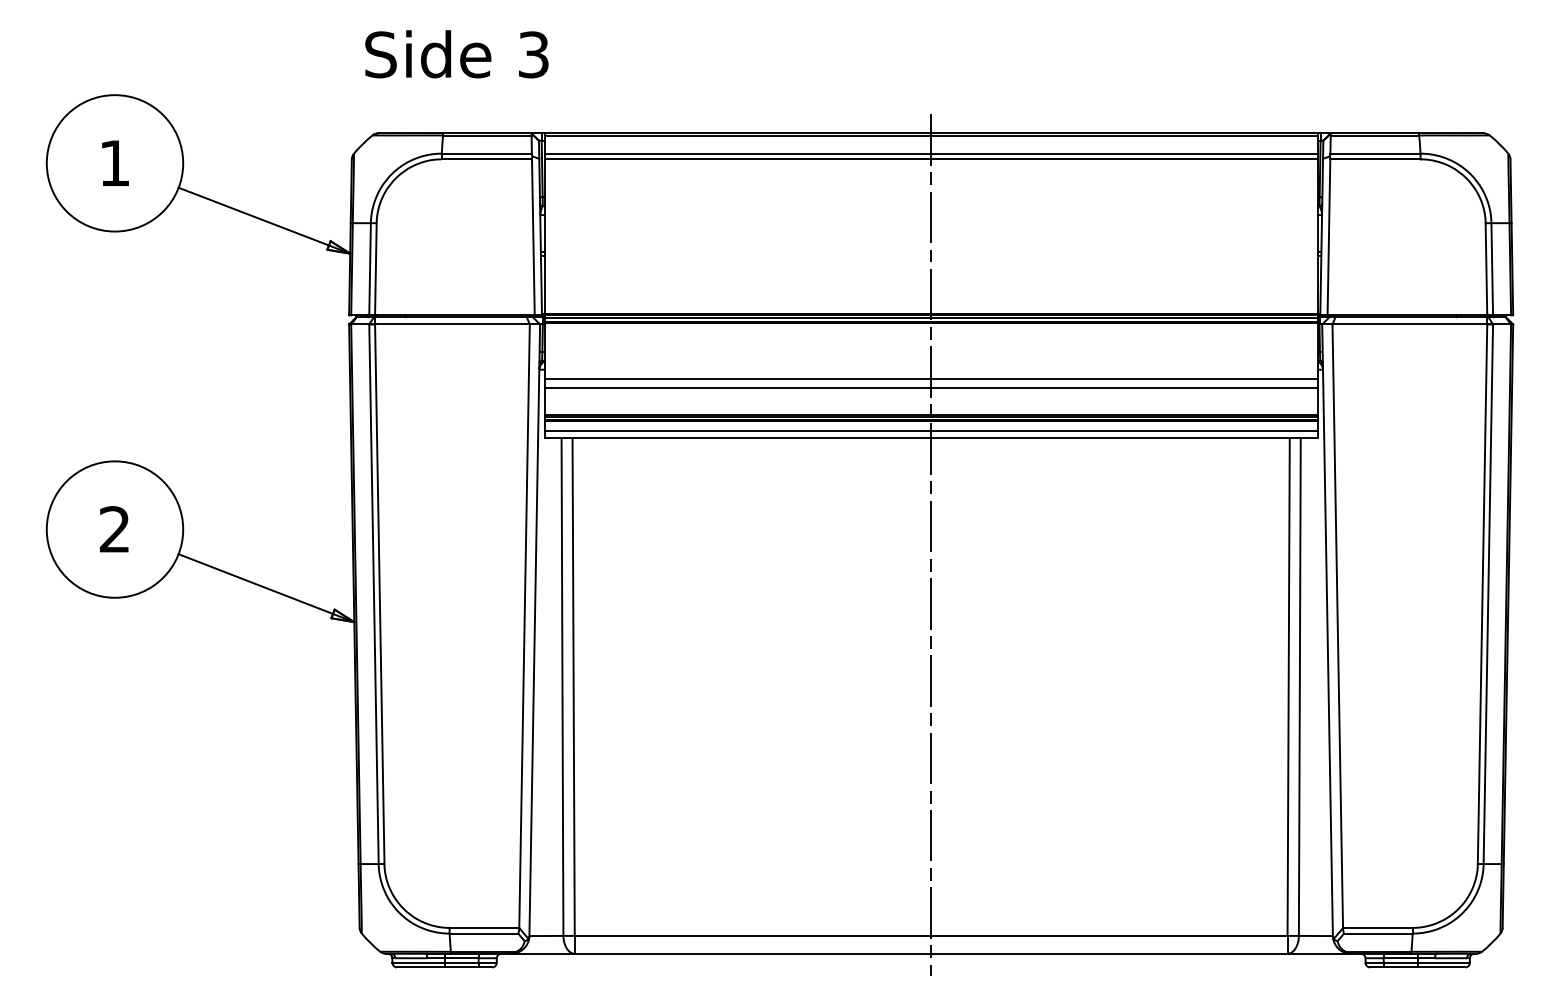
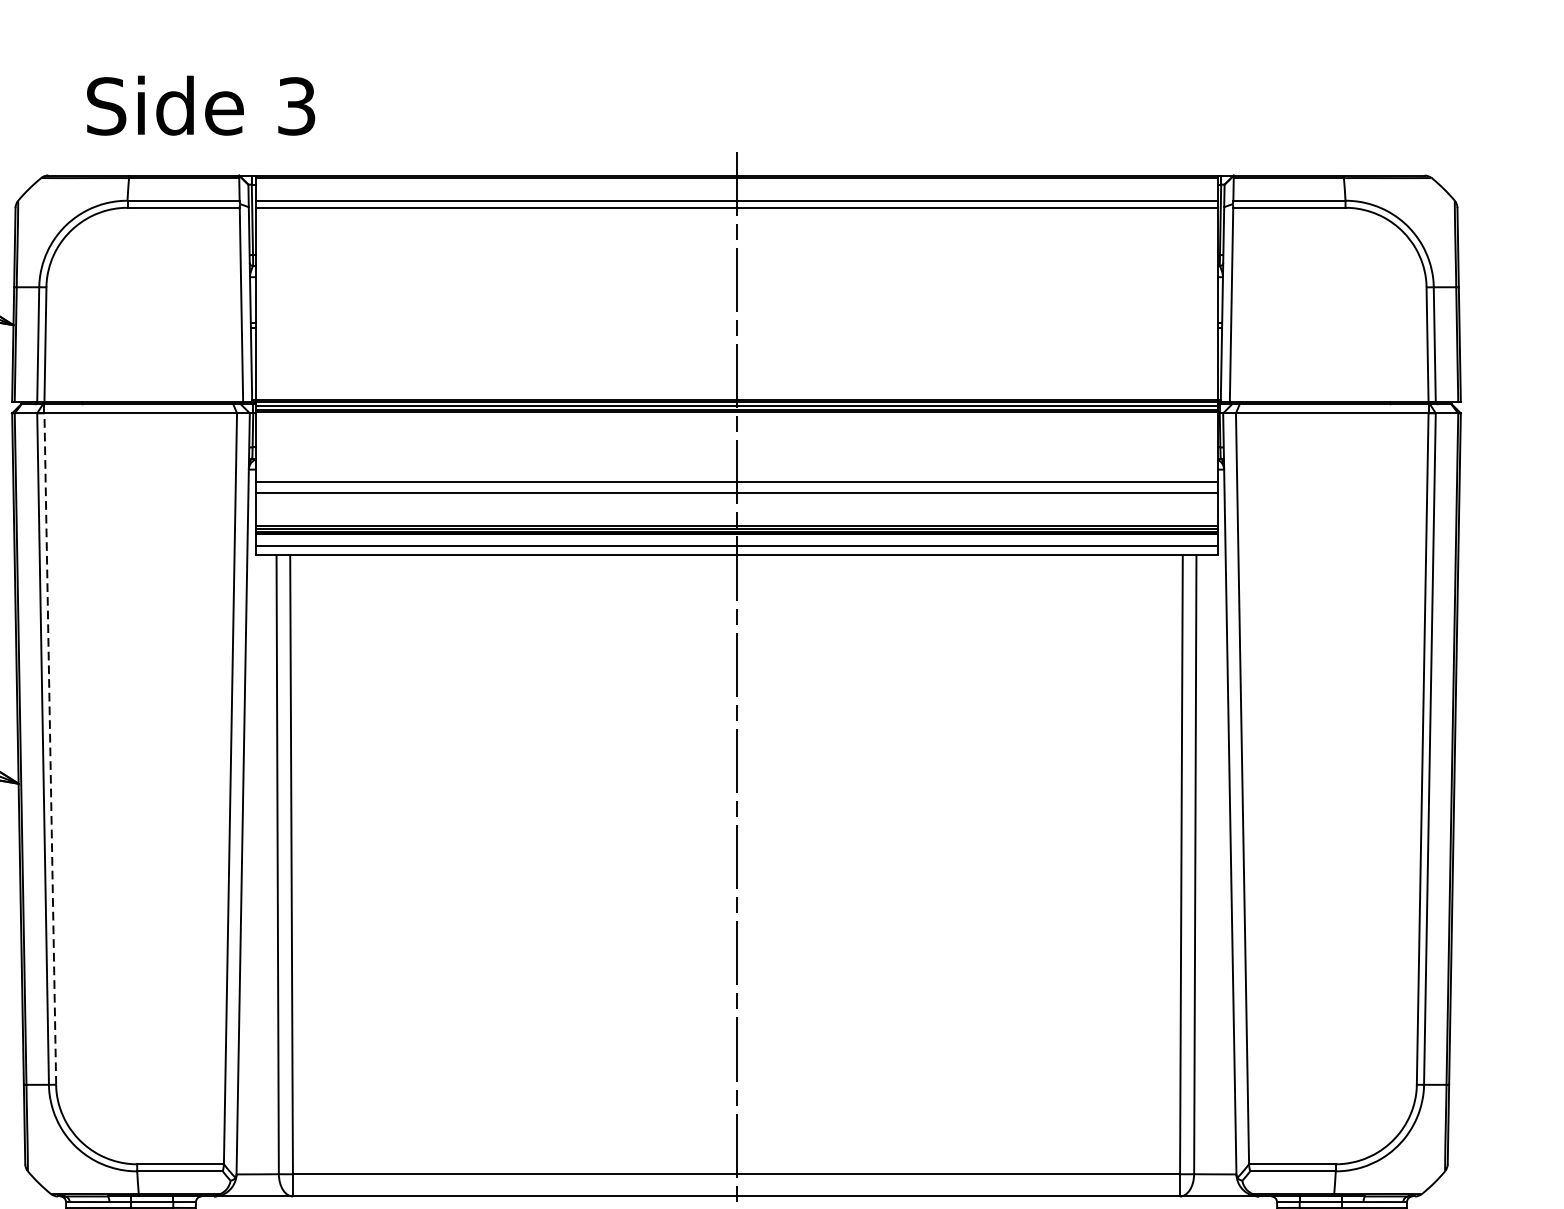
text: (456, 54) -> (200, 105), moved
line: (379, 594) -> (49, 749), solid -> dashed

